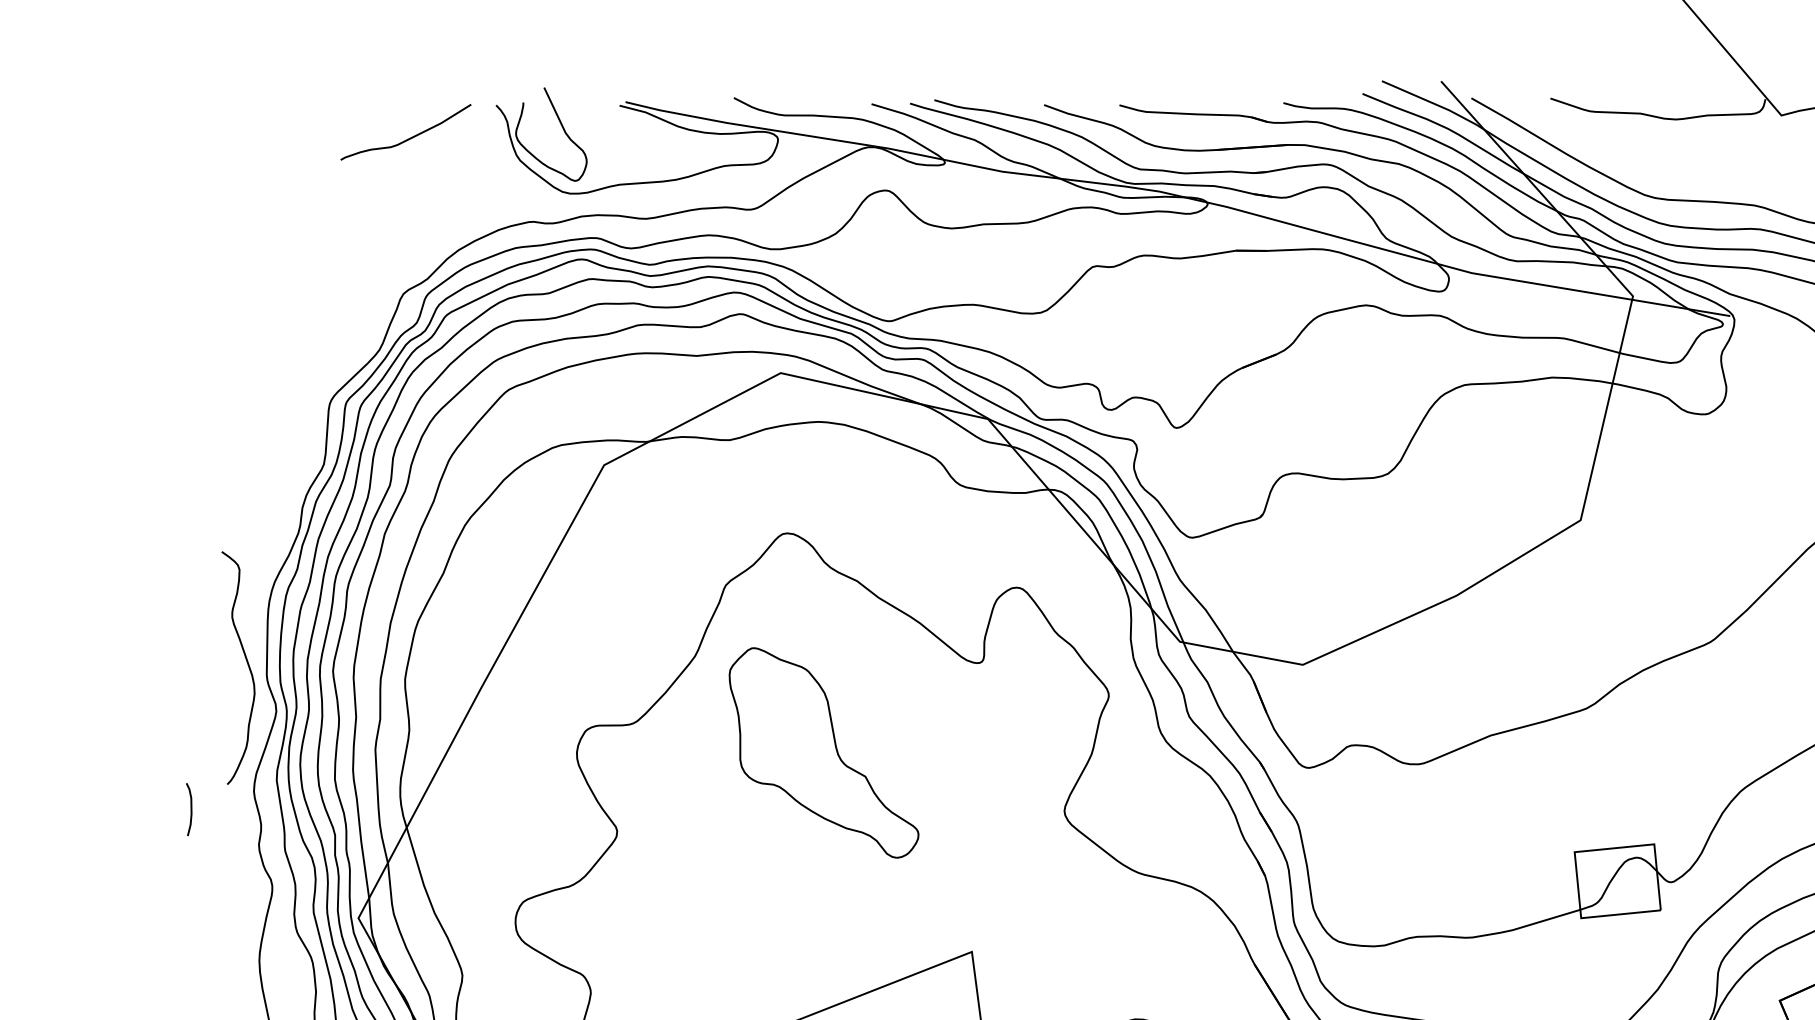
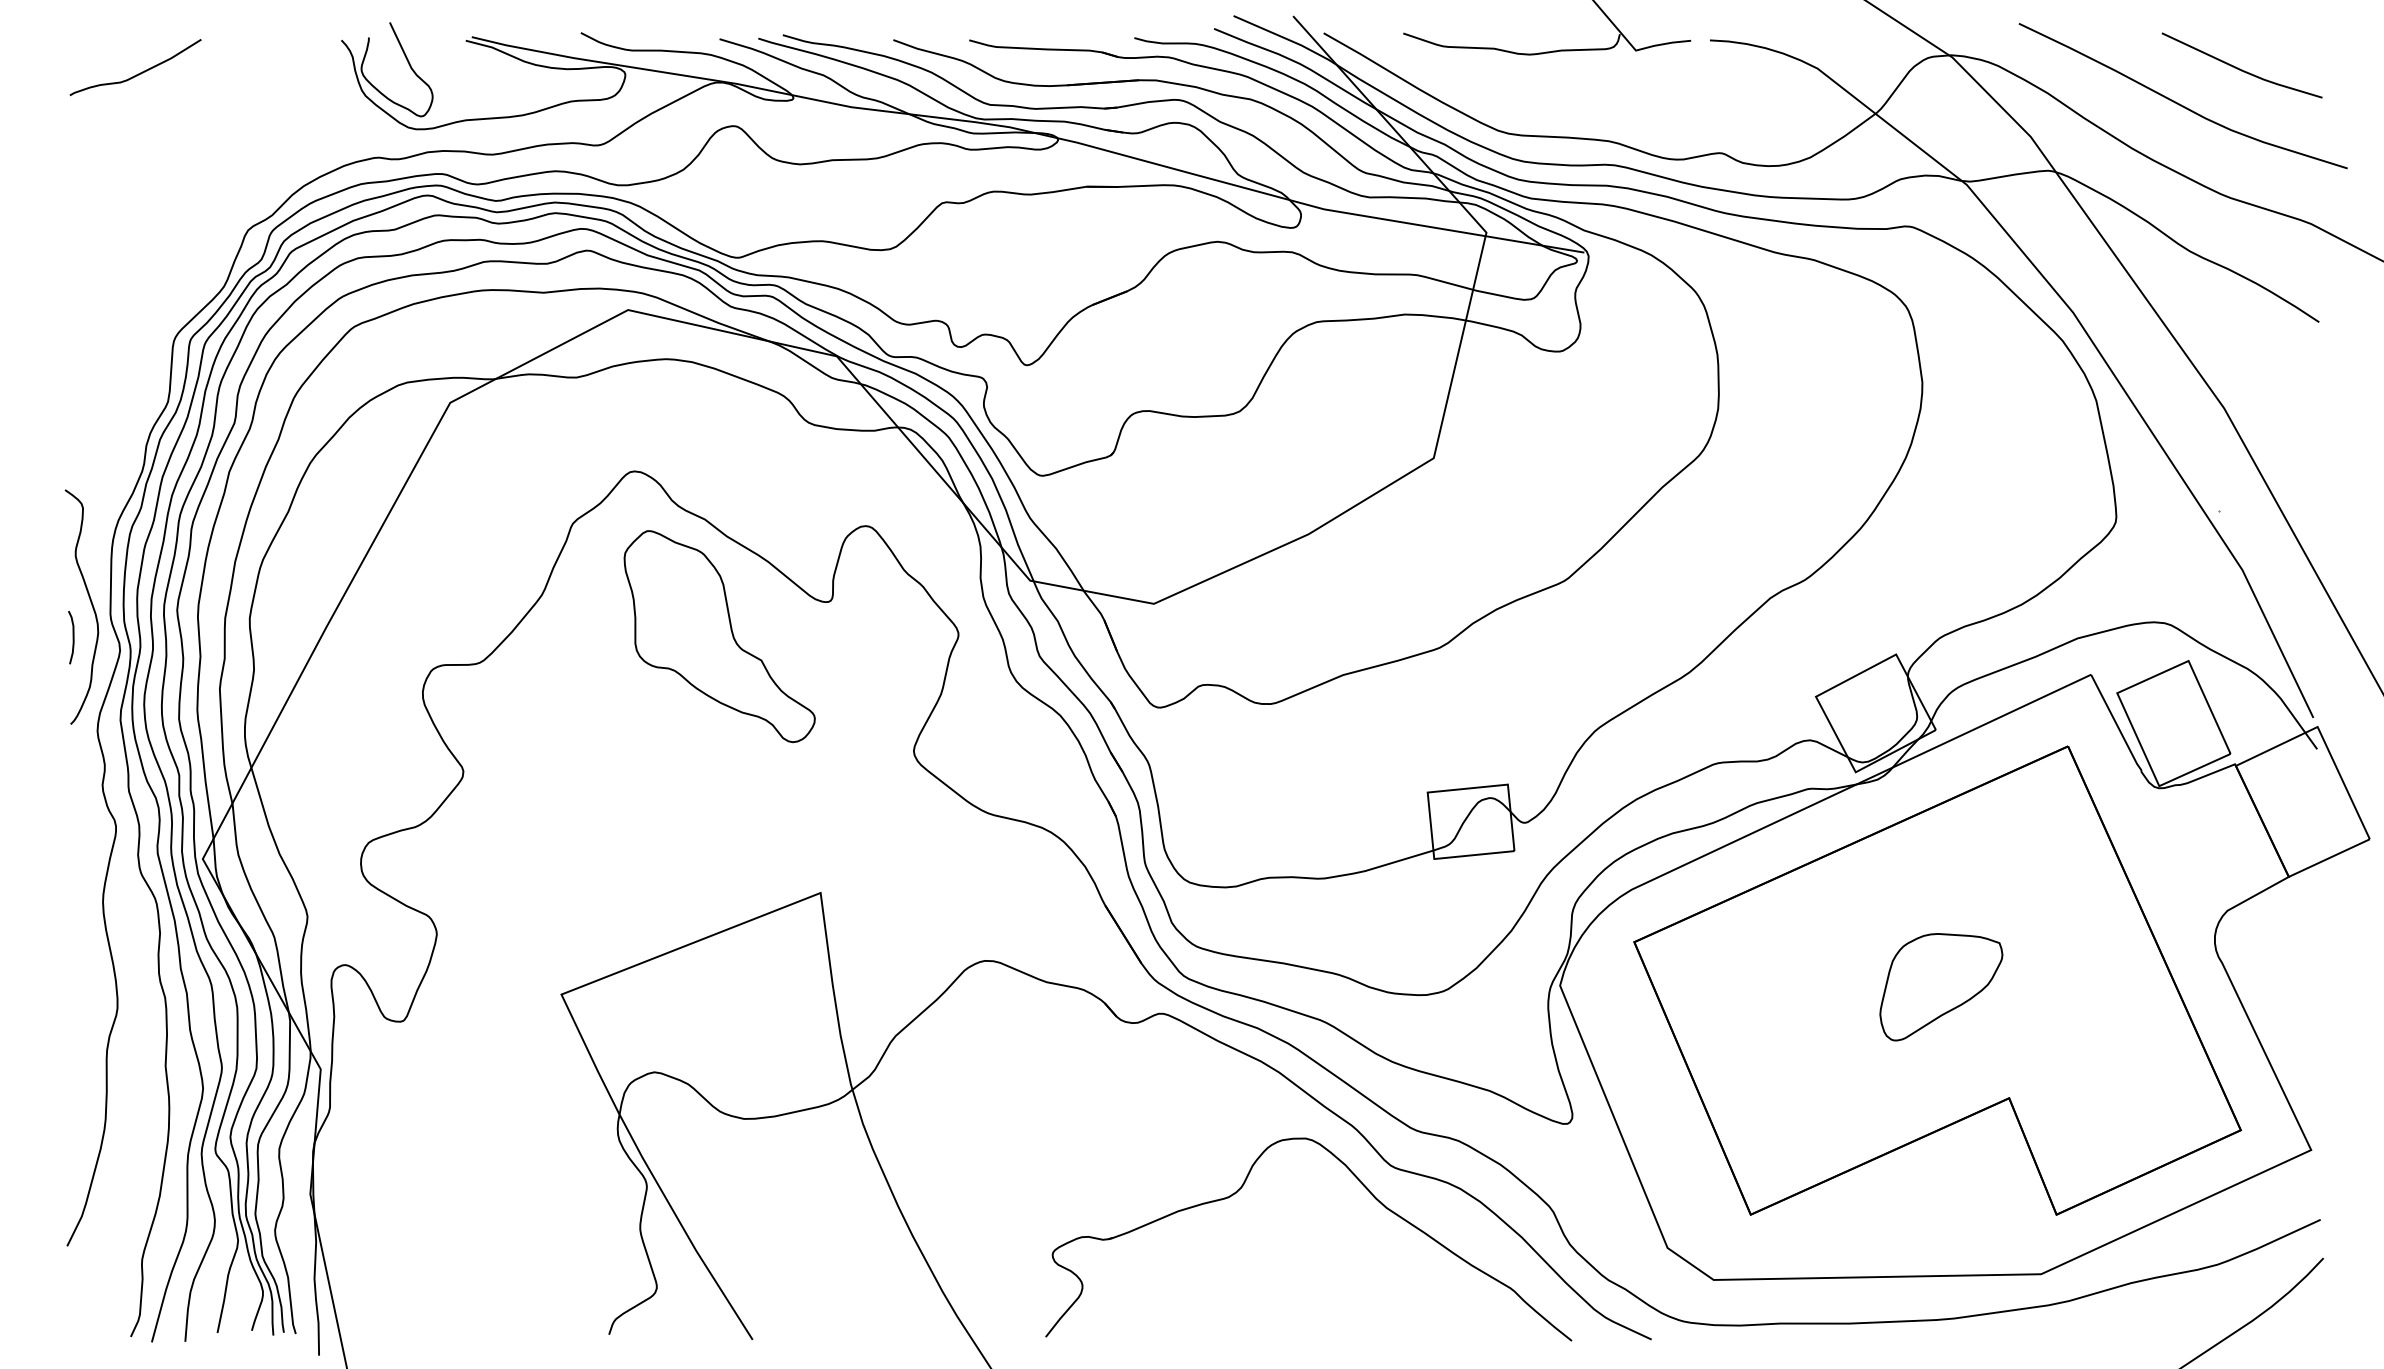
curve: (408, 138) -> (138, 73), moved
part: (823, 752) -> (719, 636), moved
curve: (190, 809) -> (72, 637), moved

